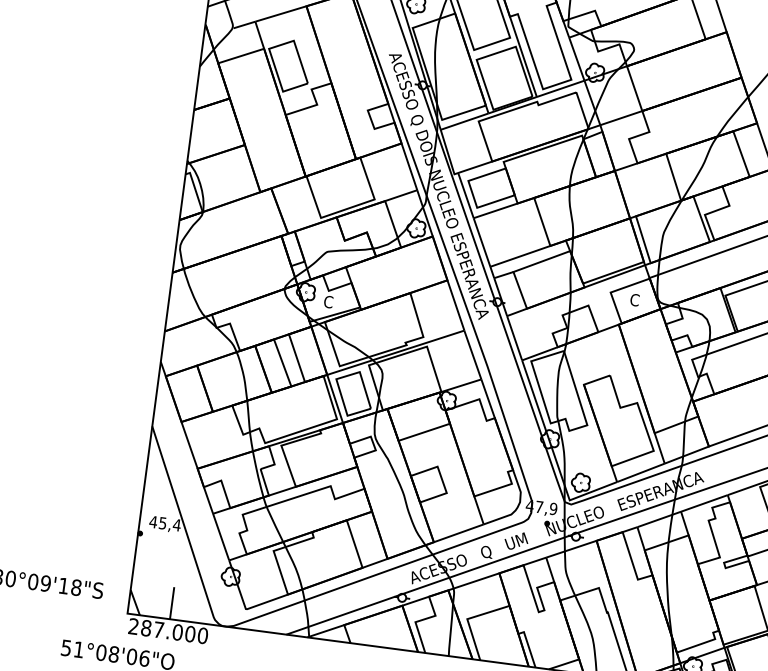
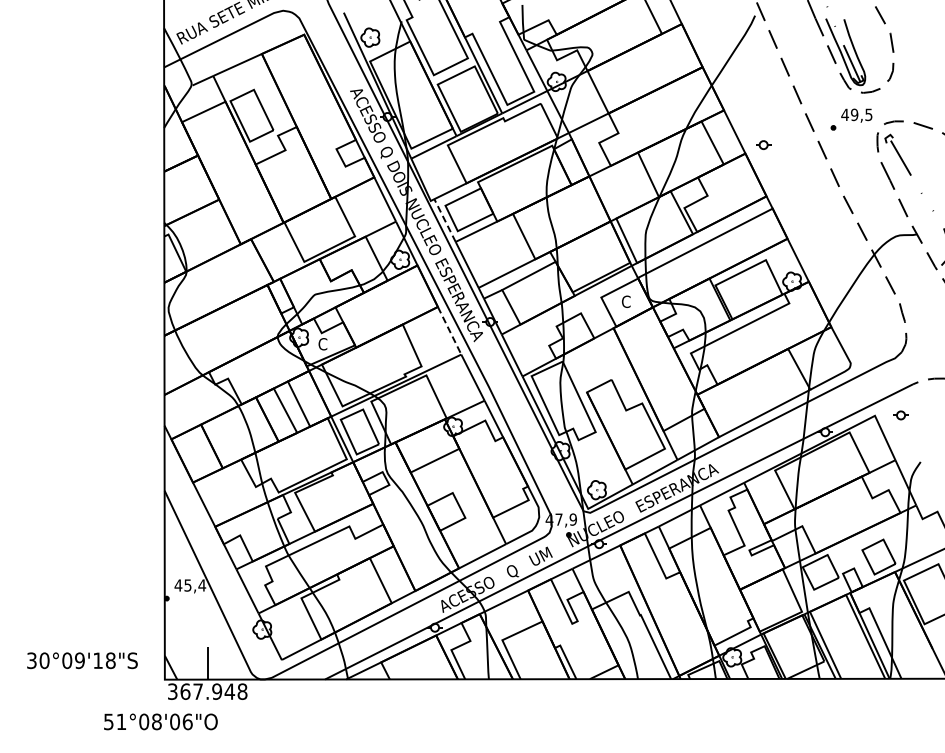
line: (466, 195) -> (445, 220), solid -> dashed
line: (455, 305) -> (449, 330), solid -> dashed
text: (168, 630) -> (207, 691), 287.000 -> 367.948

